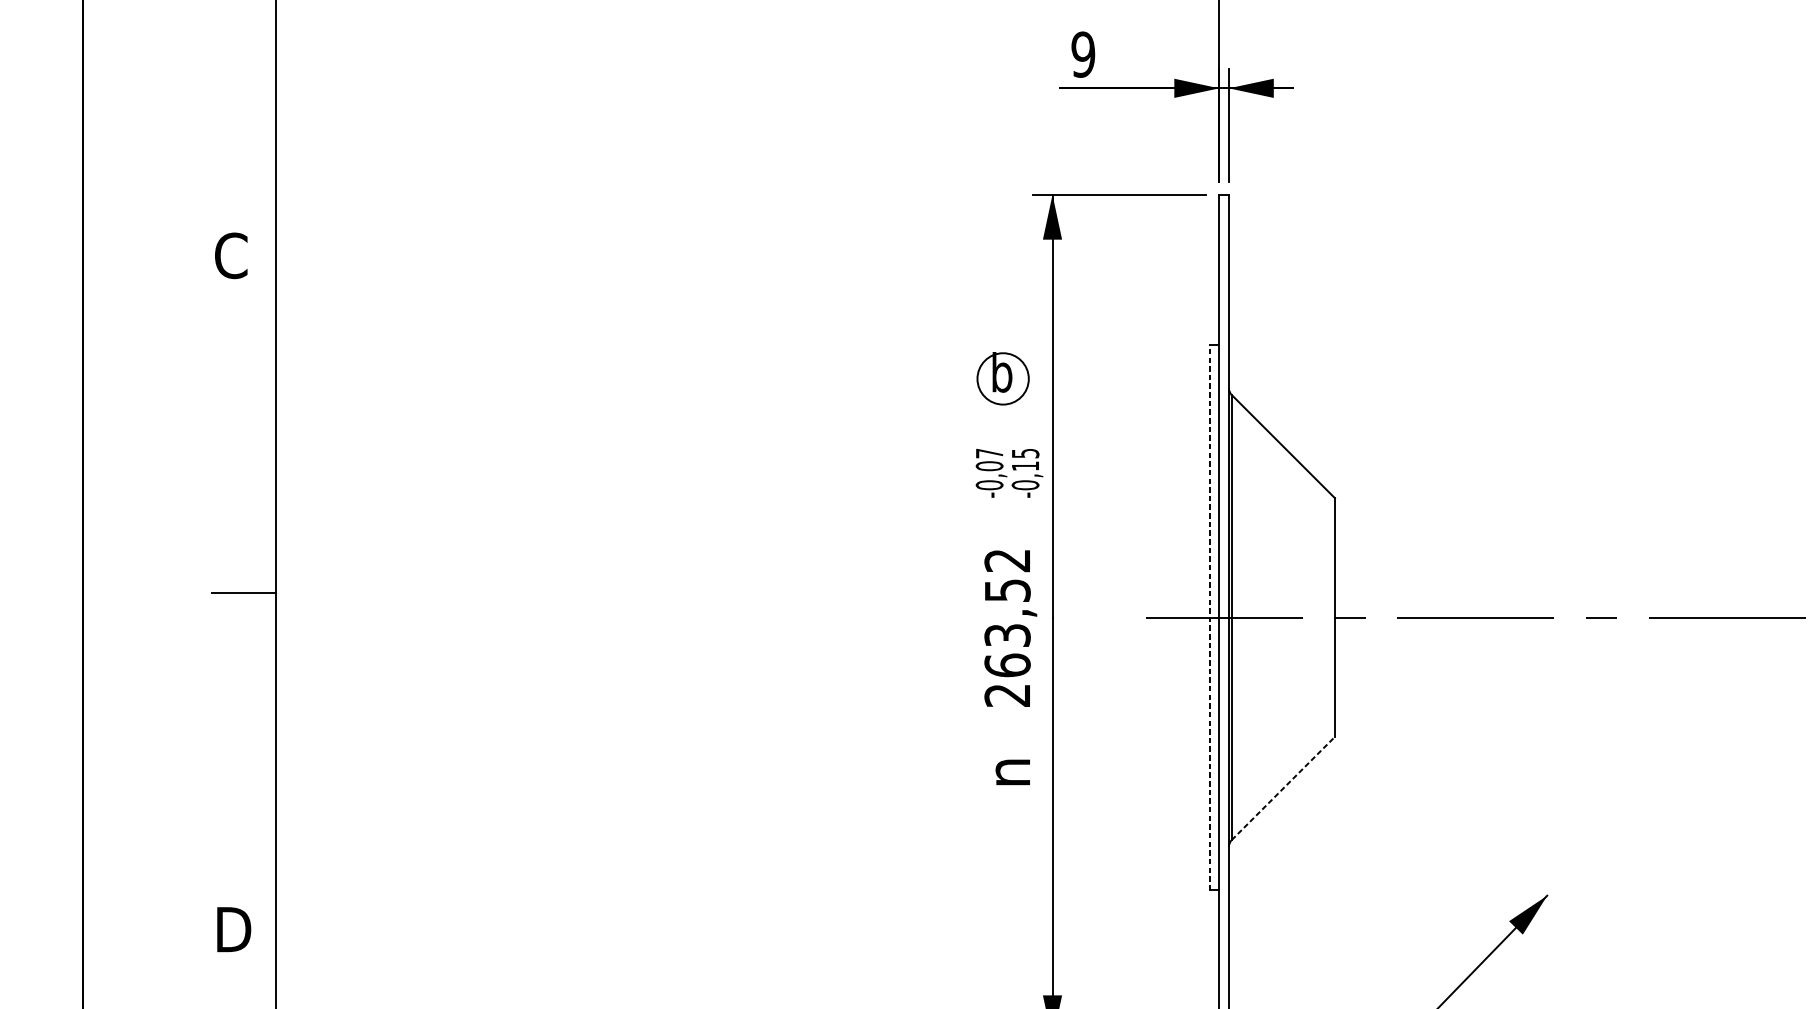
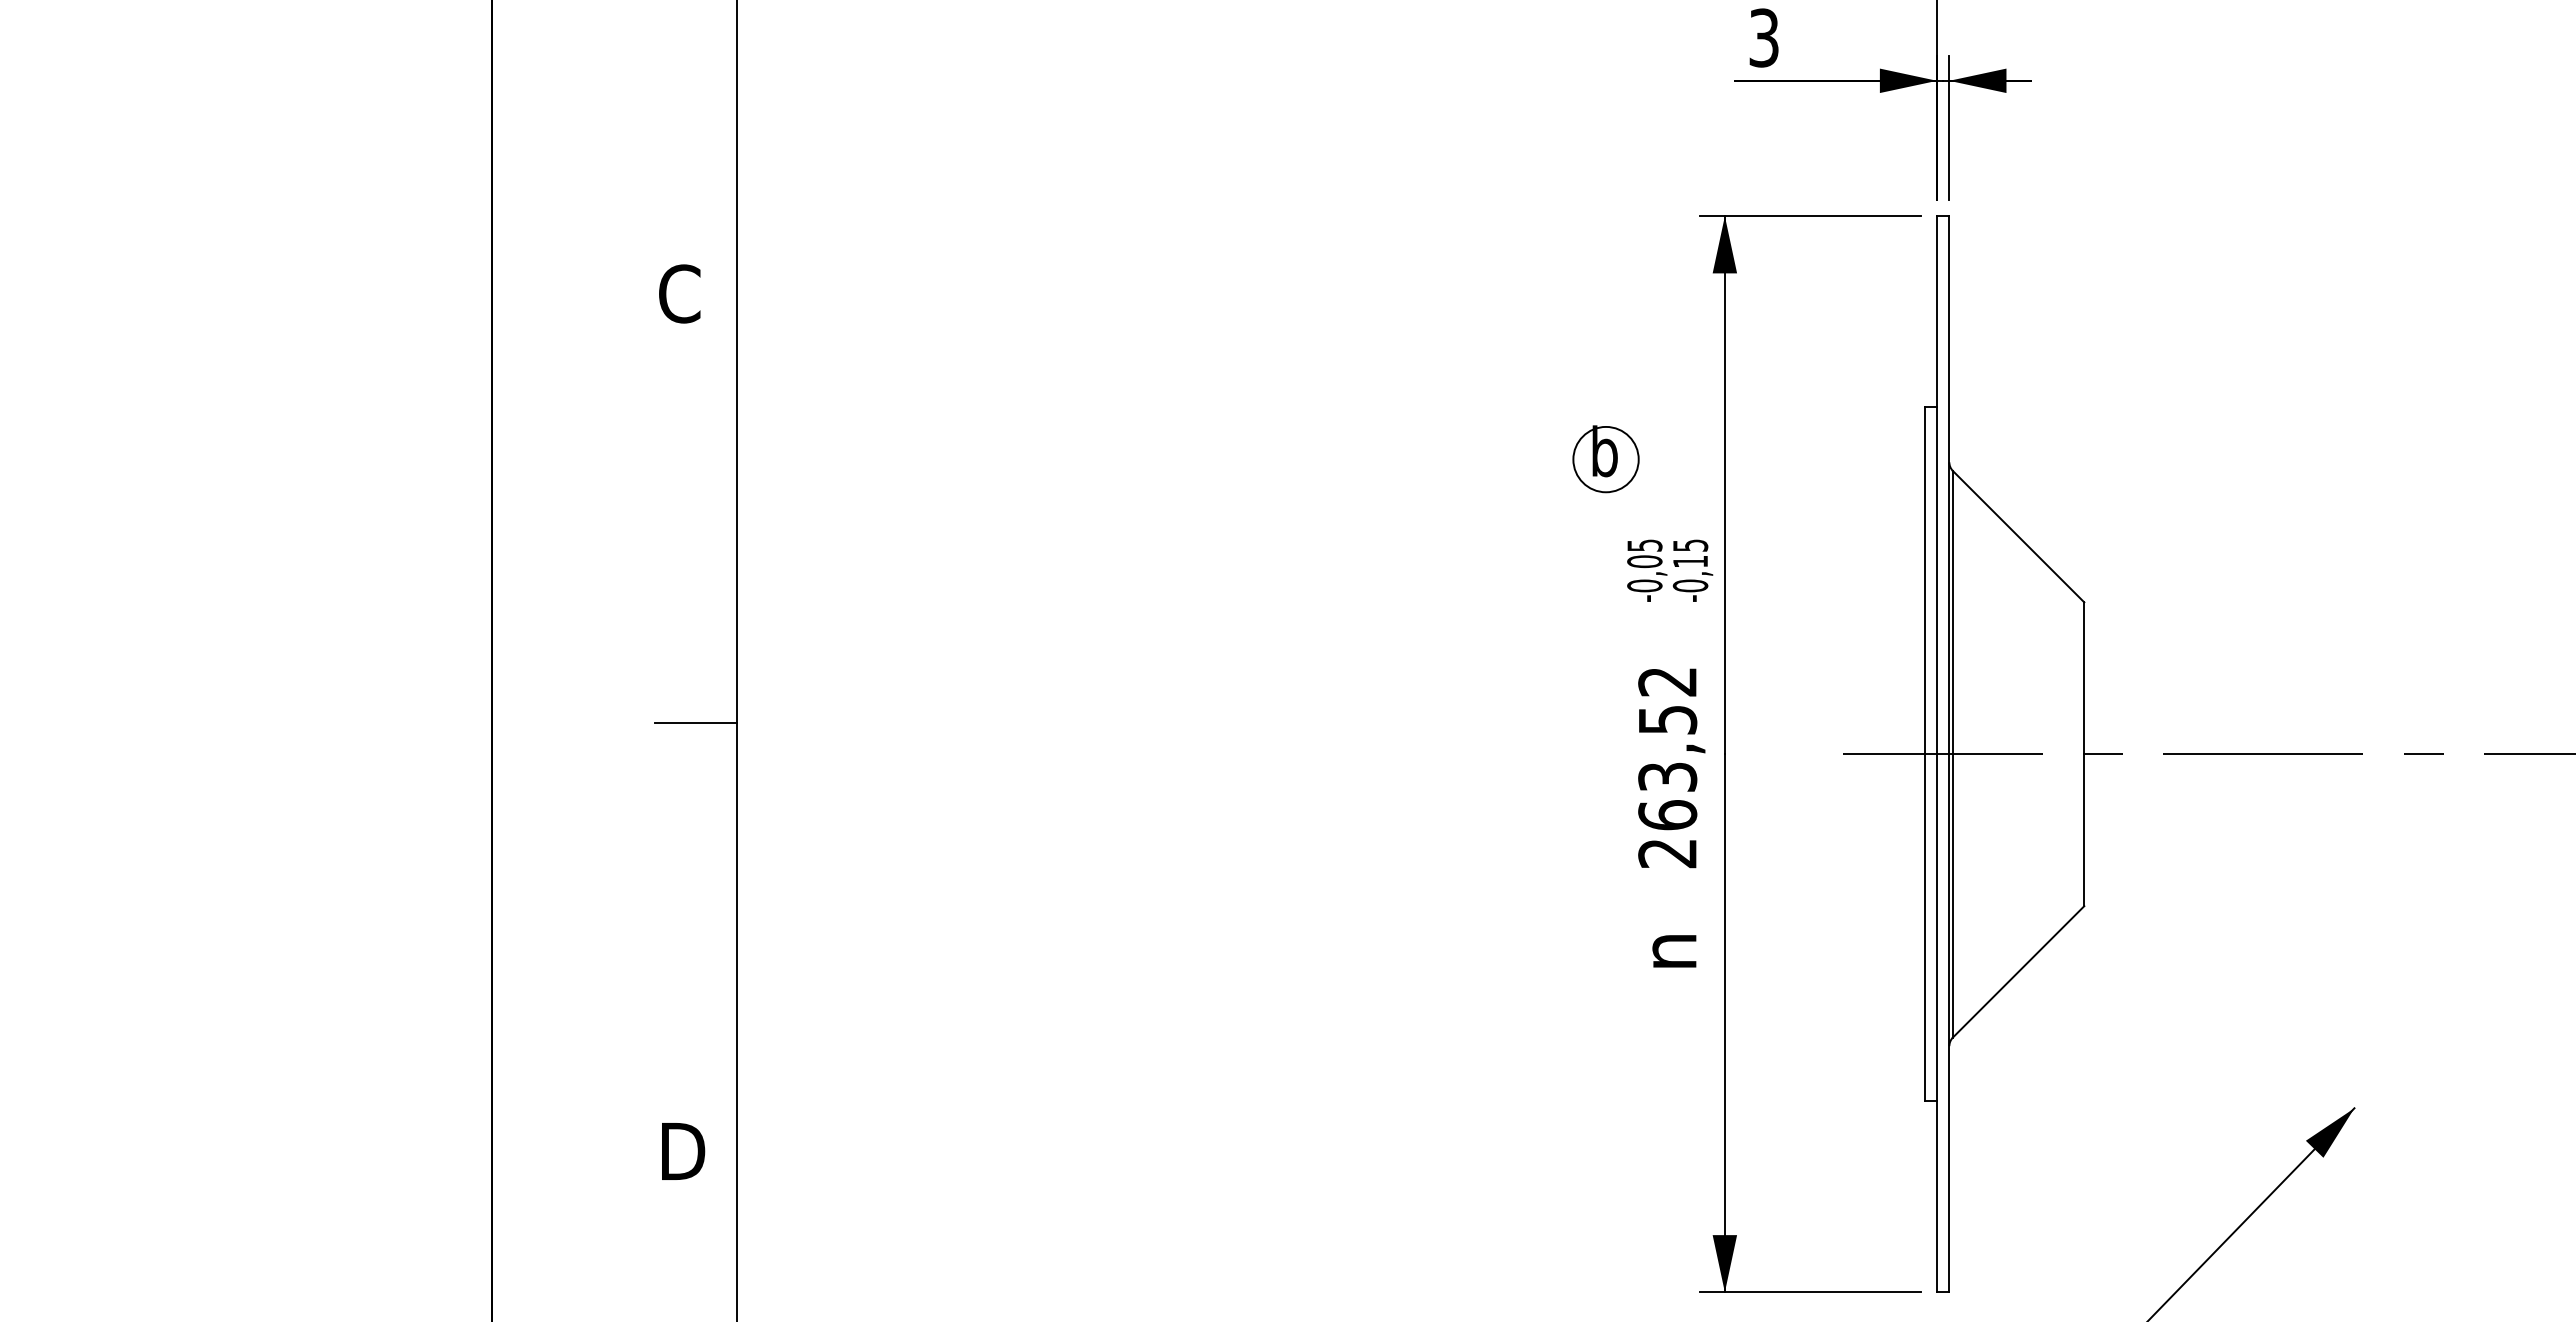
text: (1083, 54) -> (1764, 37), 9 -> 3
part: (1002, 378) -> (1605, 459), moved
text: (989, 453) -> (1644, 545), -0,07 -> -0,05
line: (1209, 616) -> (1924, 753), dashed -> solid
line: (1283, 788) -> (2018, 971), dashed -> solid

